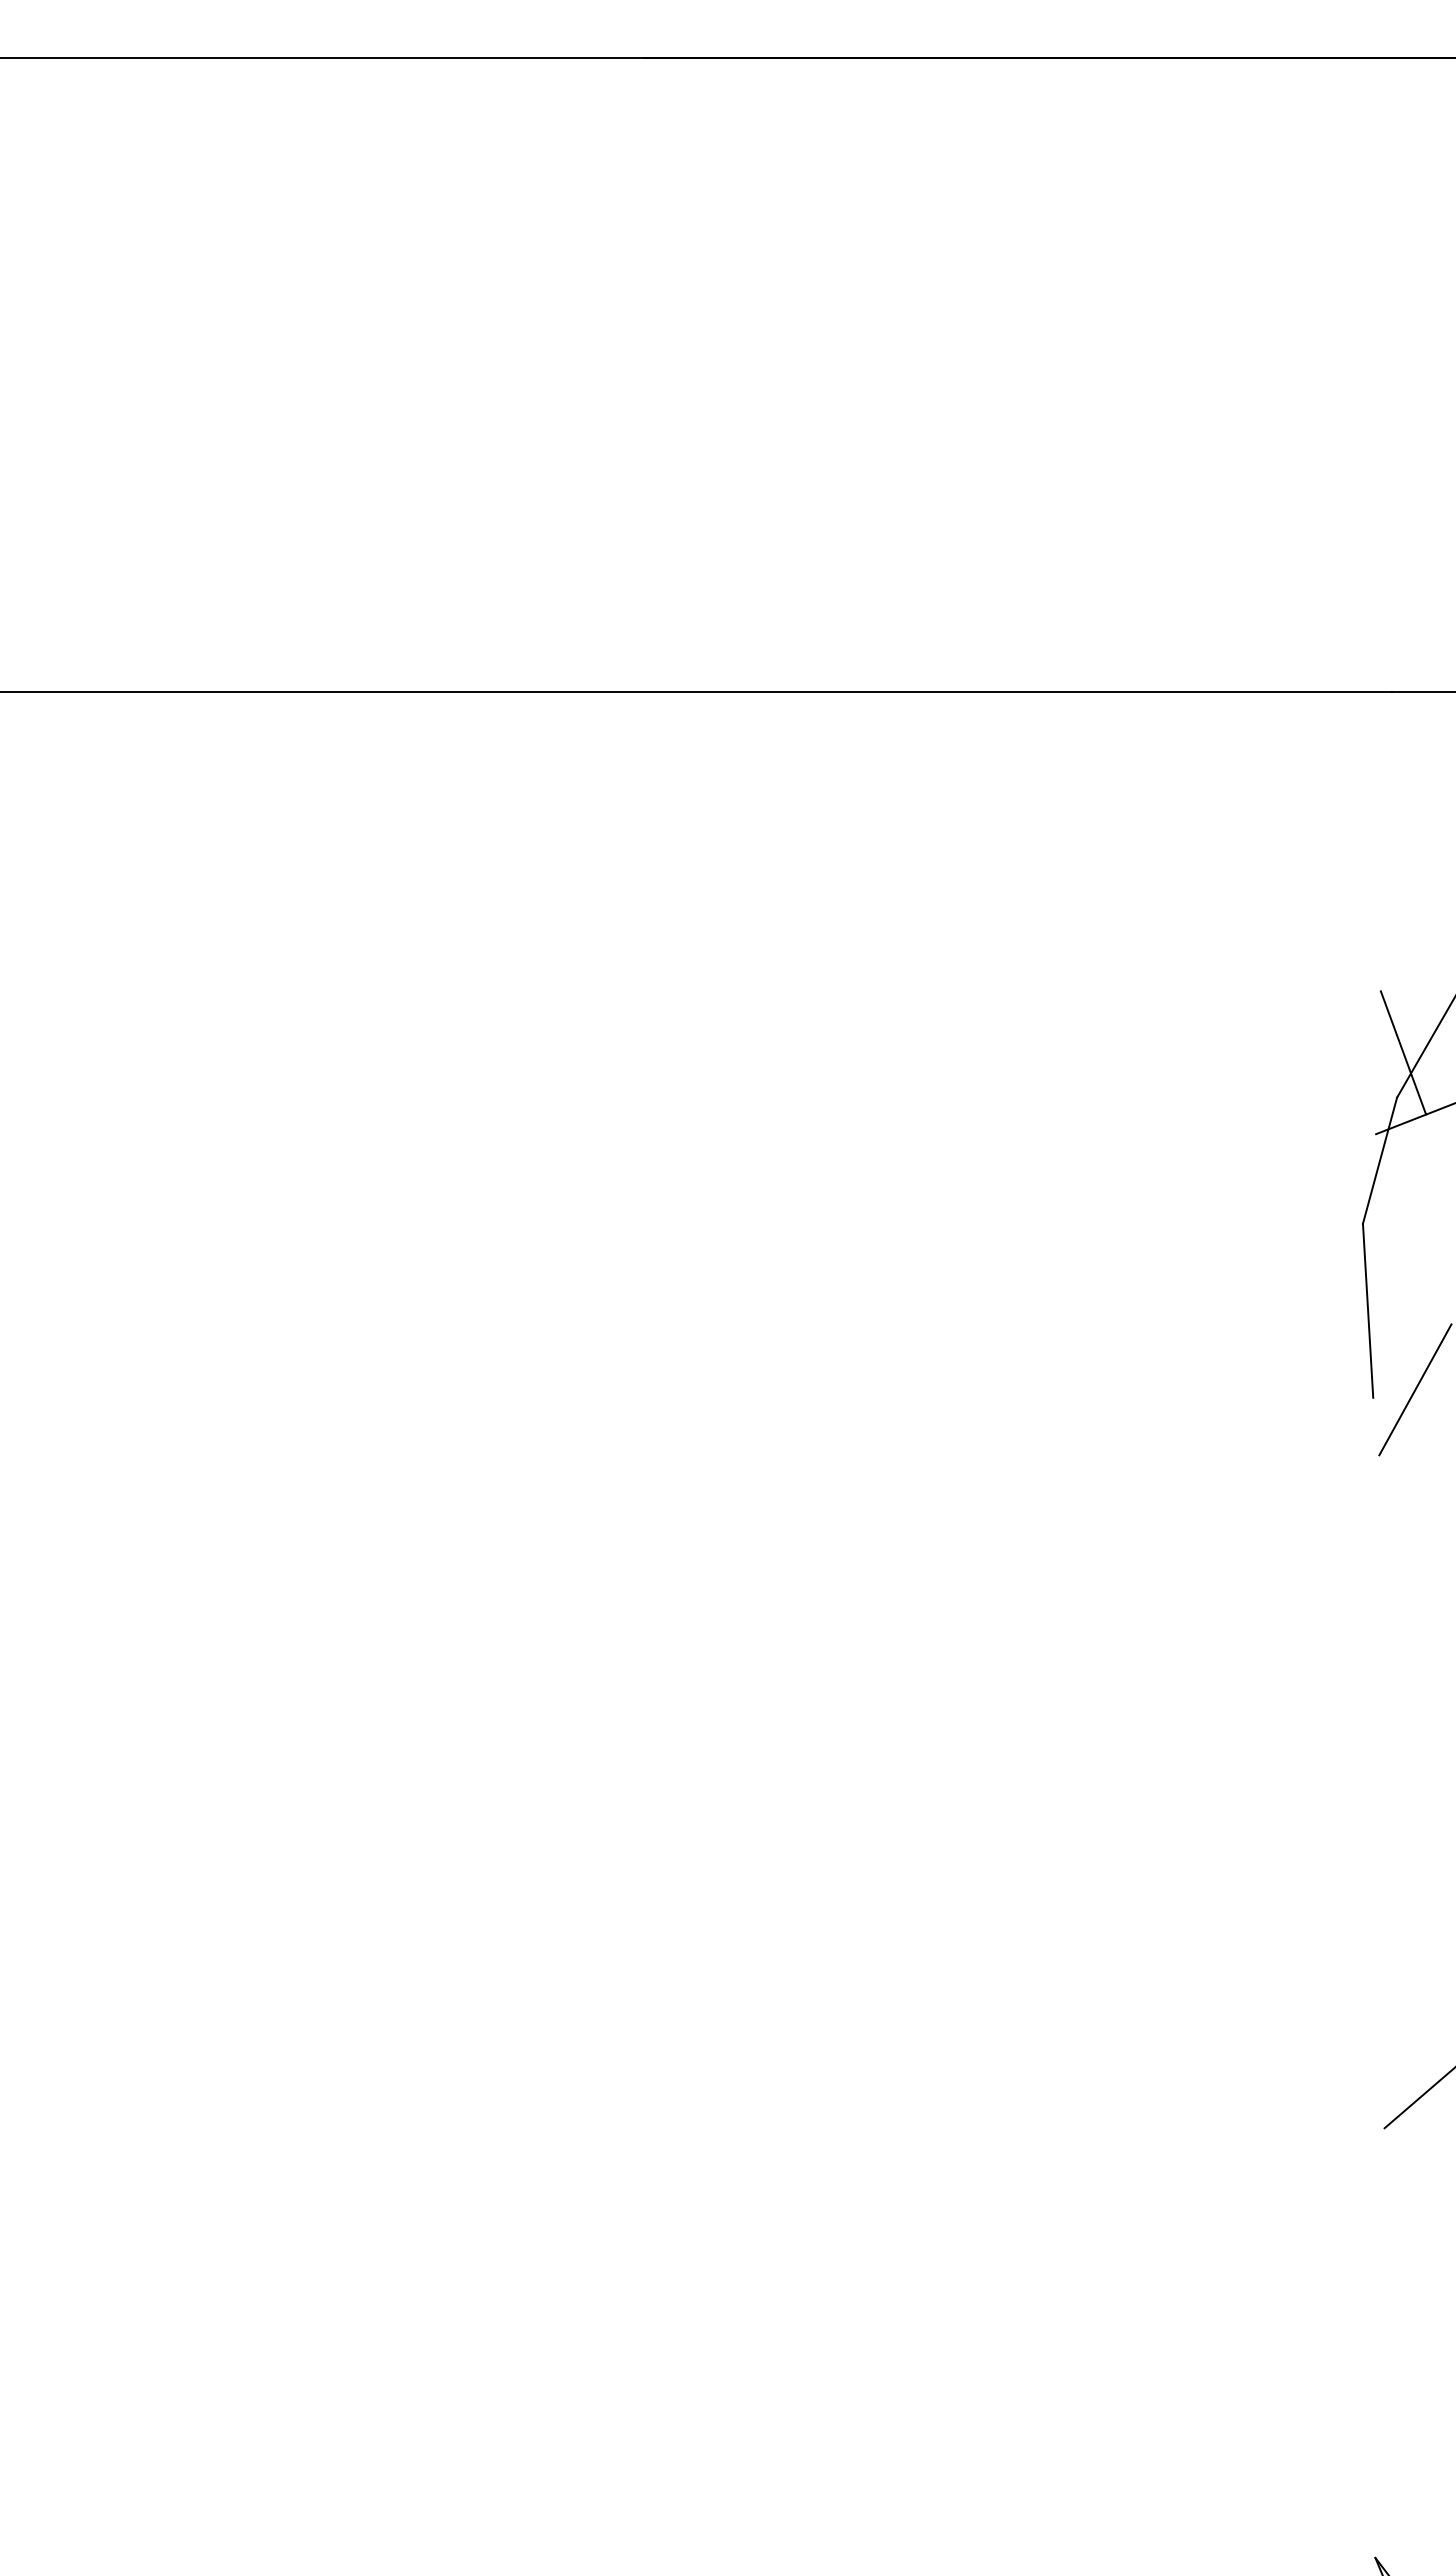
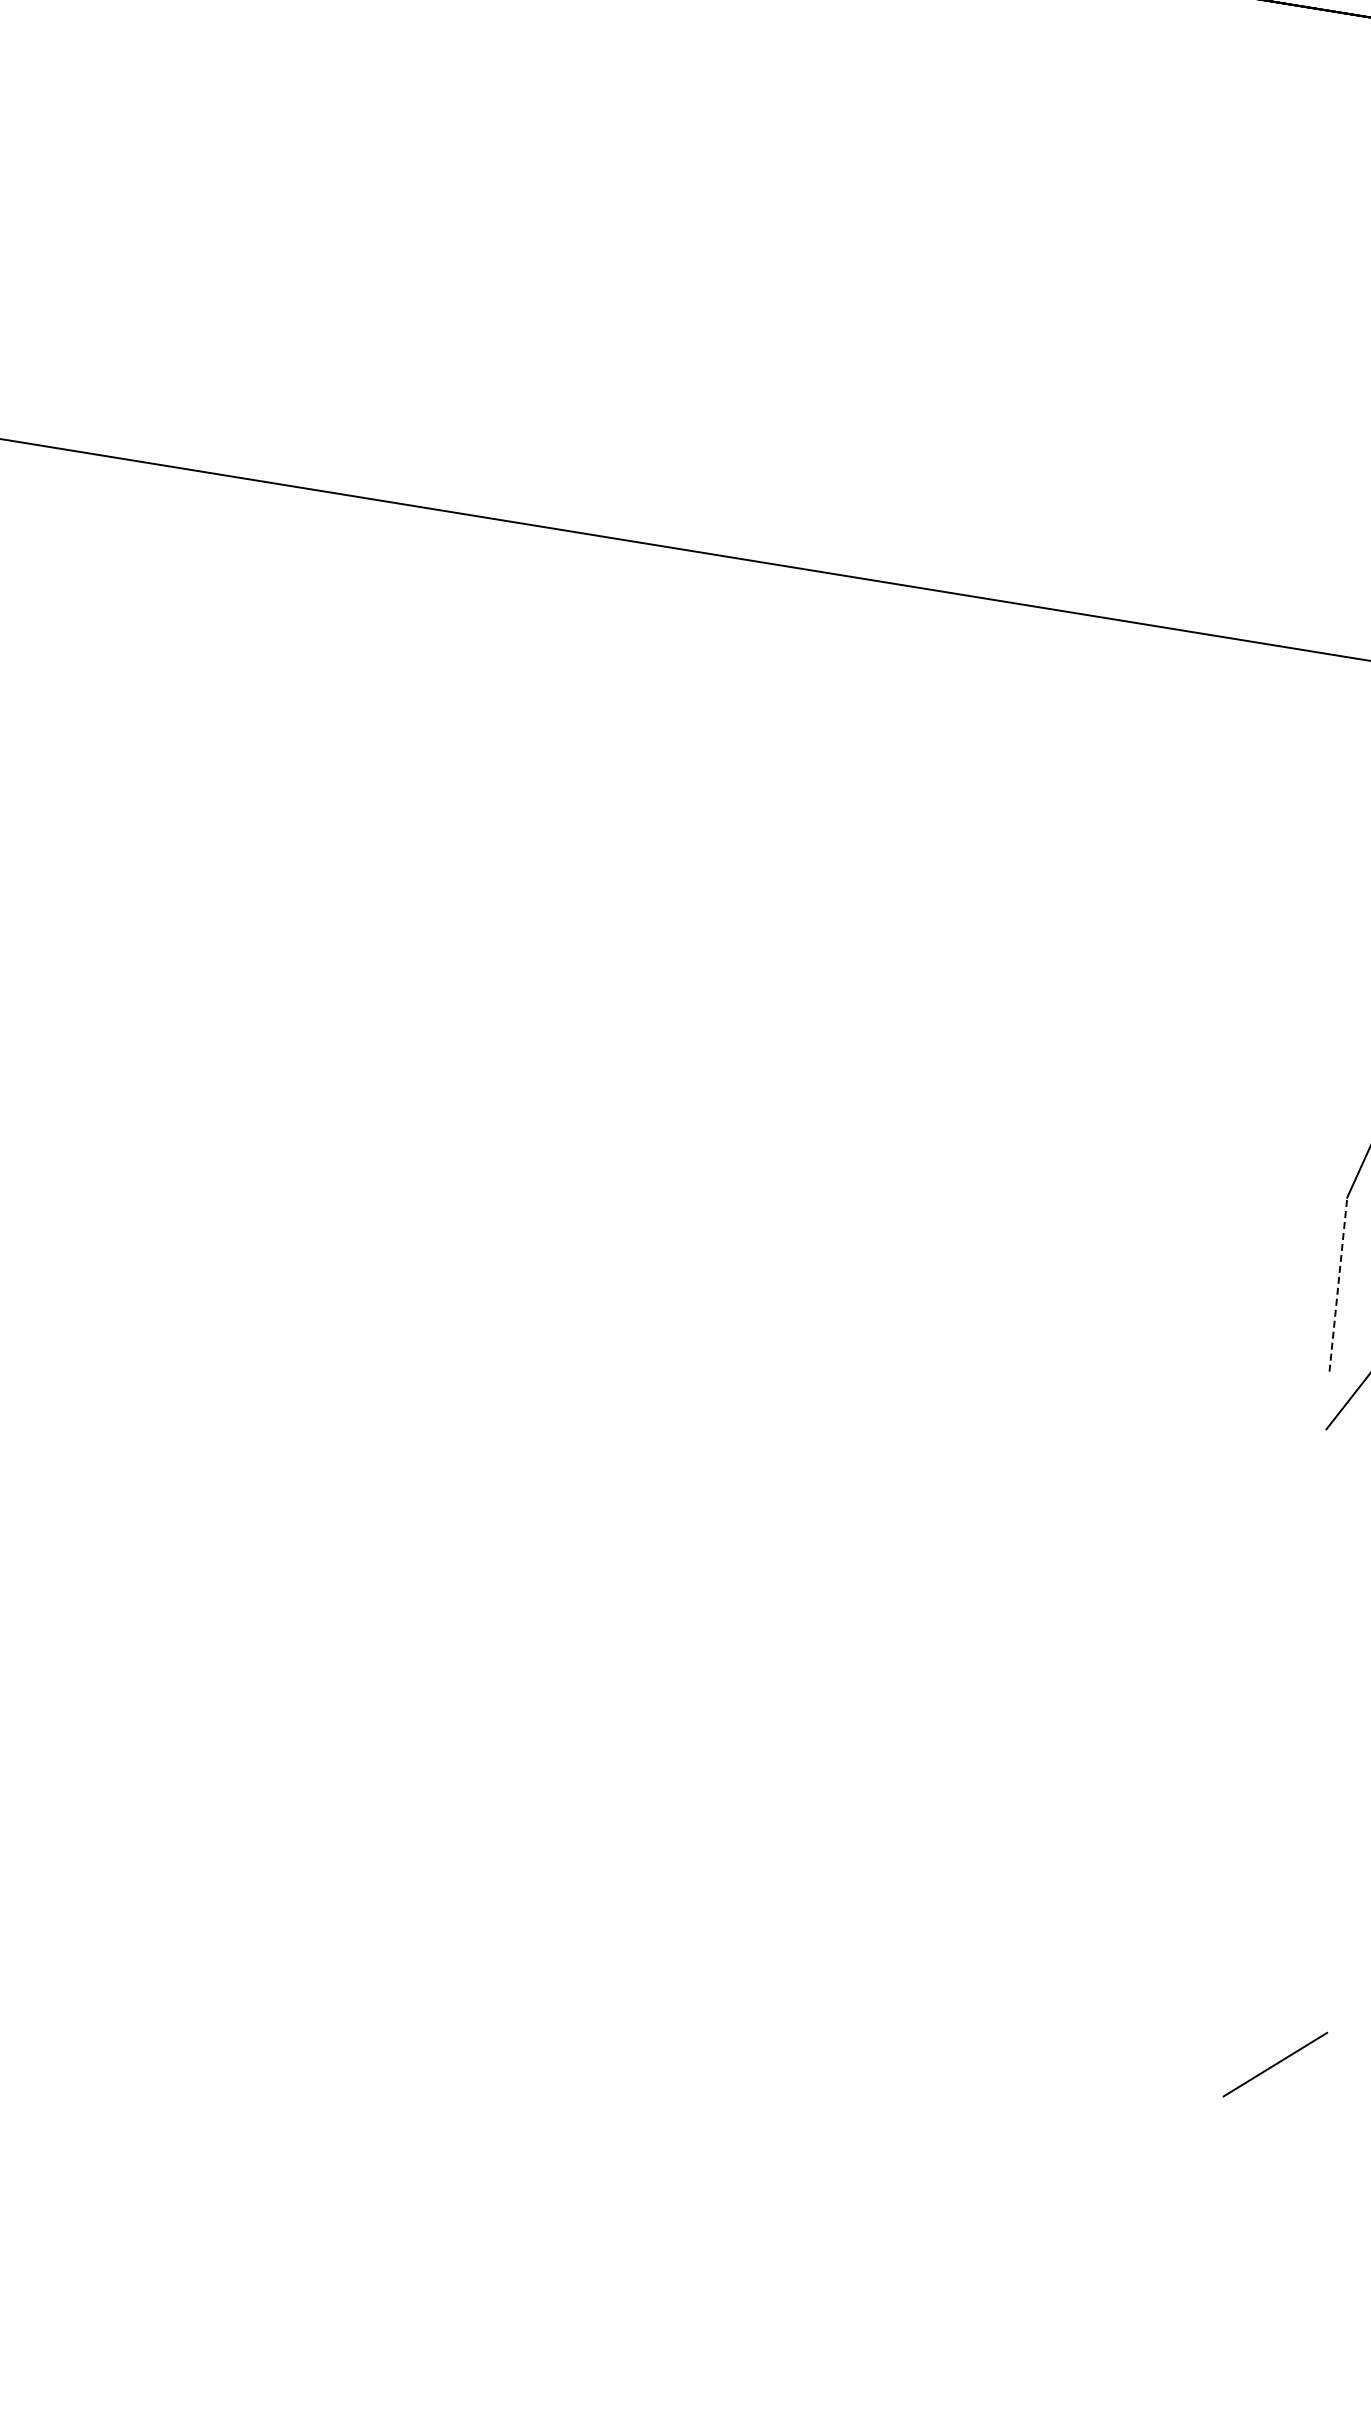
line: (1368, 1310) -> (1338, 1284), solid -> dashed

